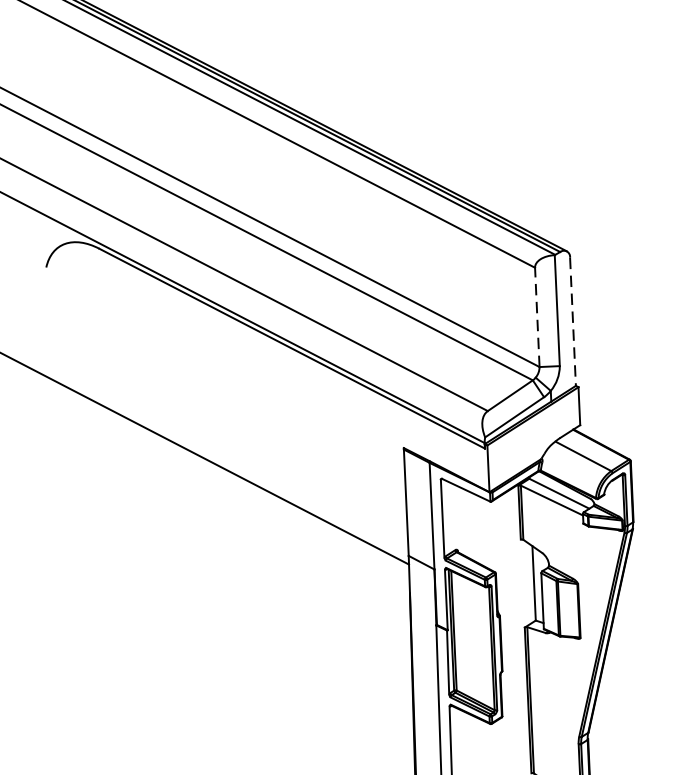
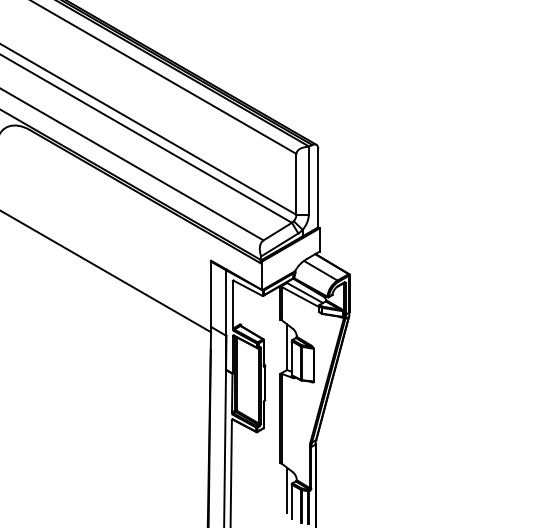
line: (537, 315) -> (296, 183), dashed -> solid
line: (573, 322) -> (318, 188), dashed -> solid

